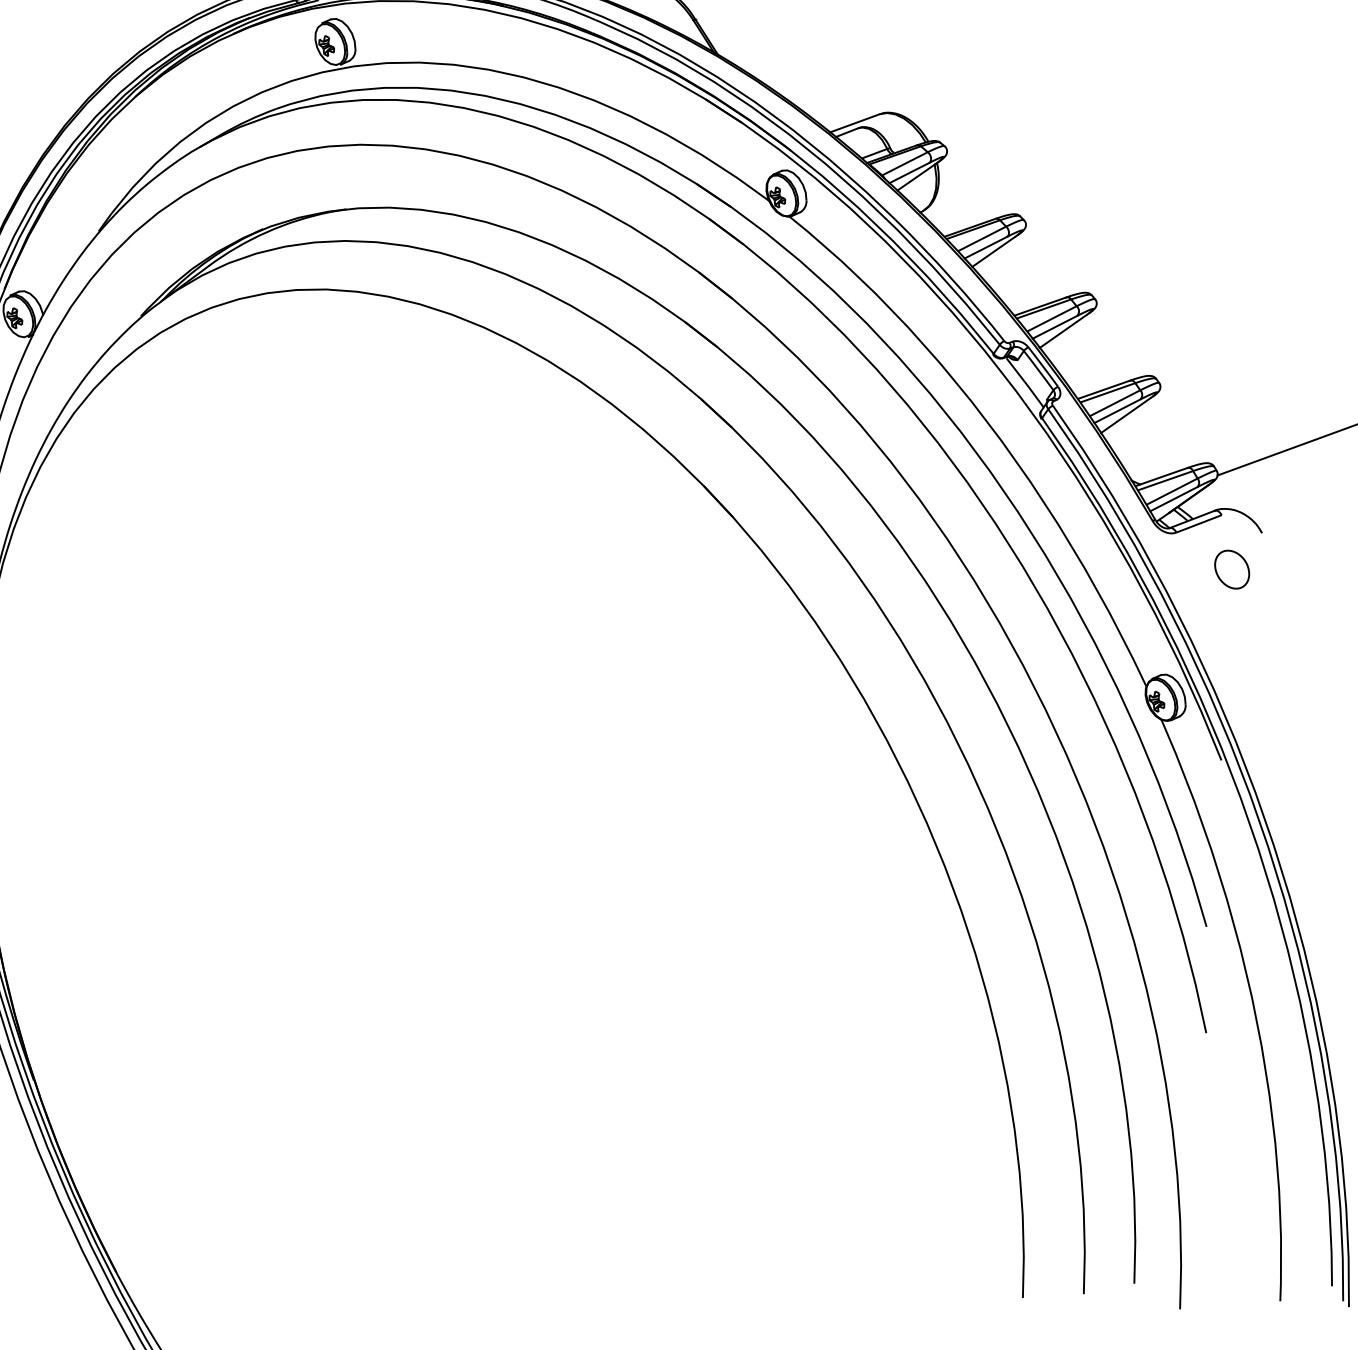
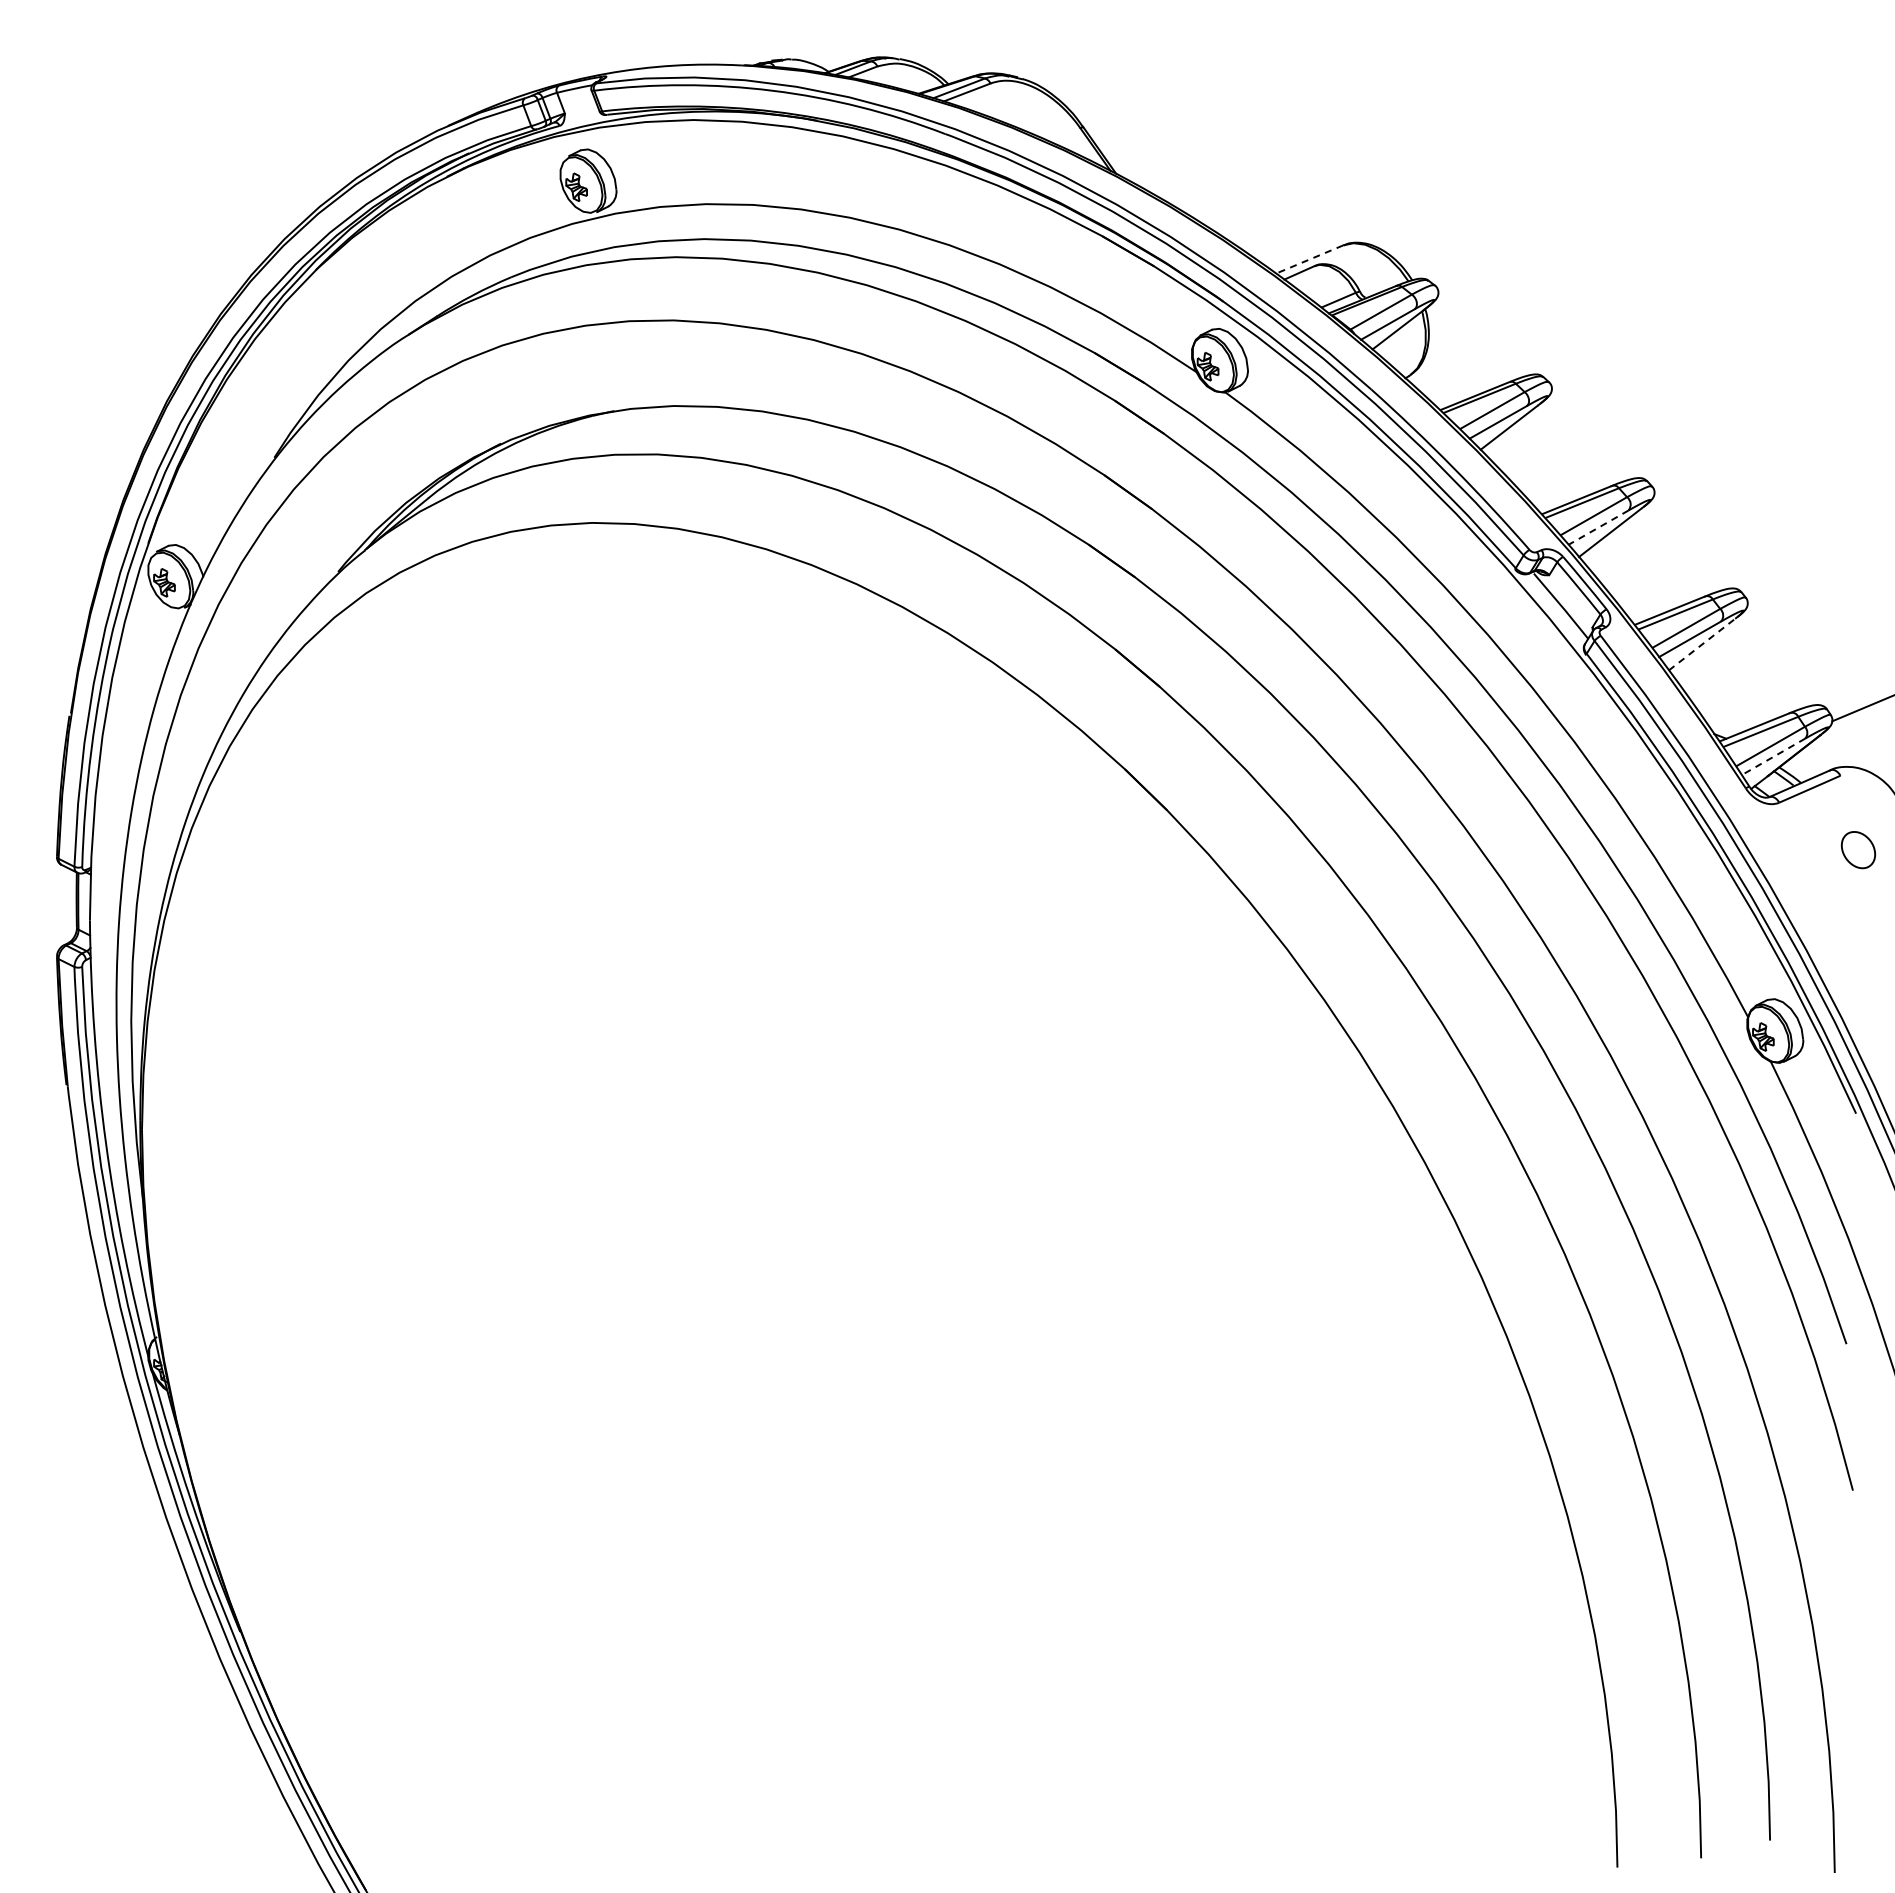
line: (854, 123) -> (1309, 259), solid -> dashed
line: (1054, 327) -> (1598, 527), solid -> dashed
line: (1126, 415) -> (1702, 644), solid -> dashed
line: (1173, 498) -> (1773, 756), solid -> dashed
part: (1232, 569) -> (1858, 849), size x0.7

